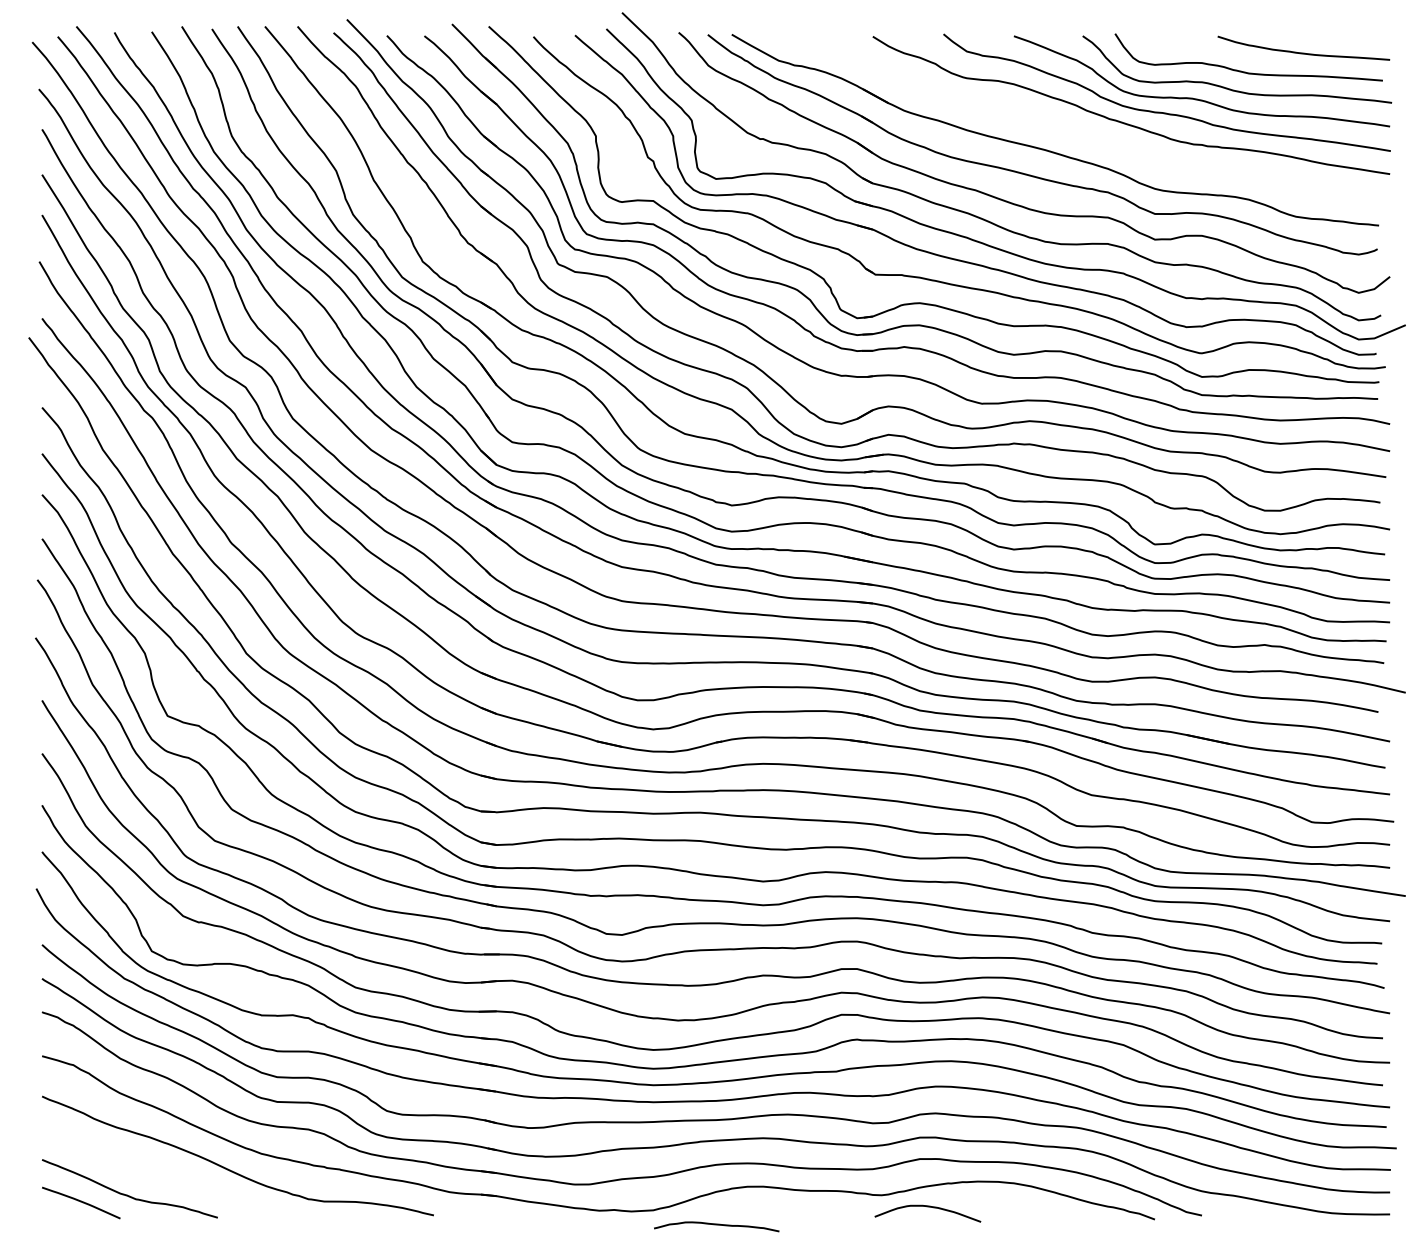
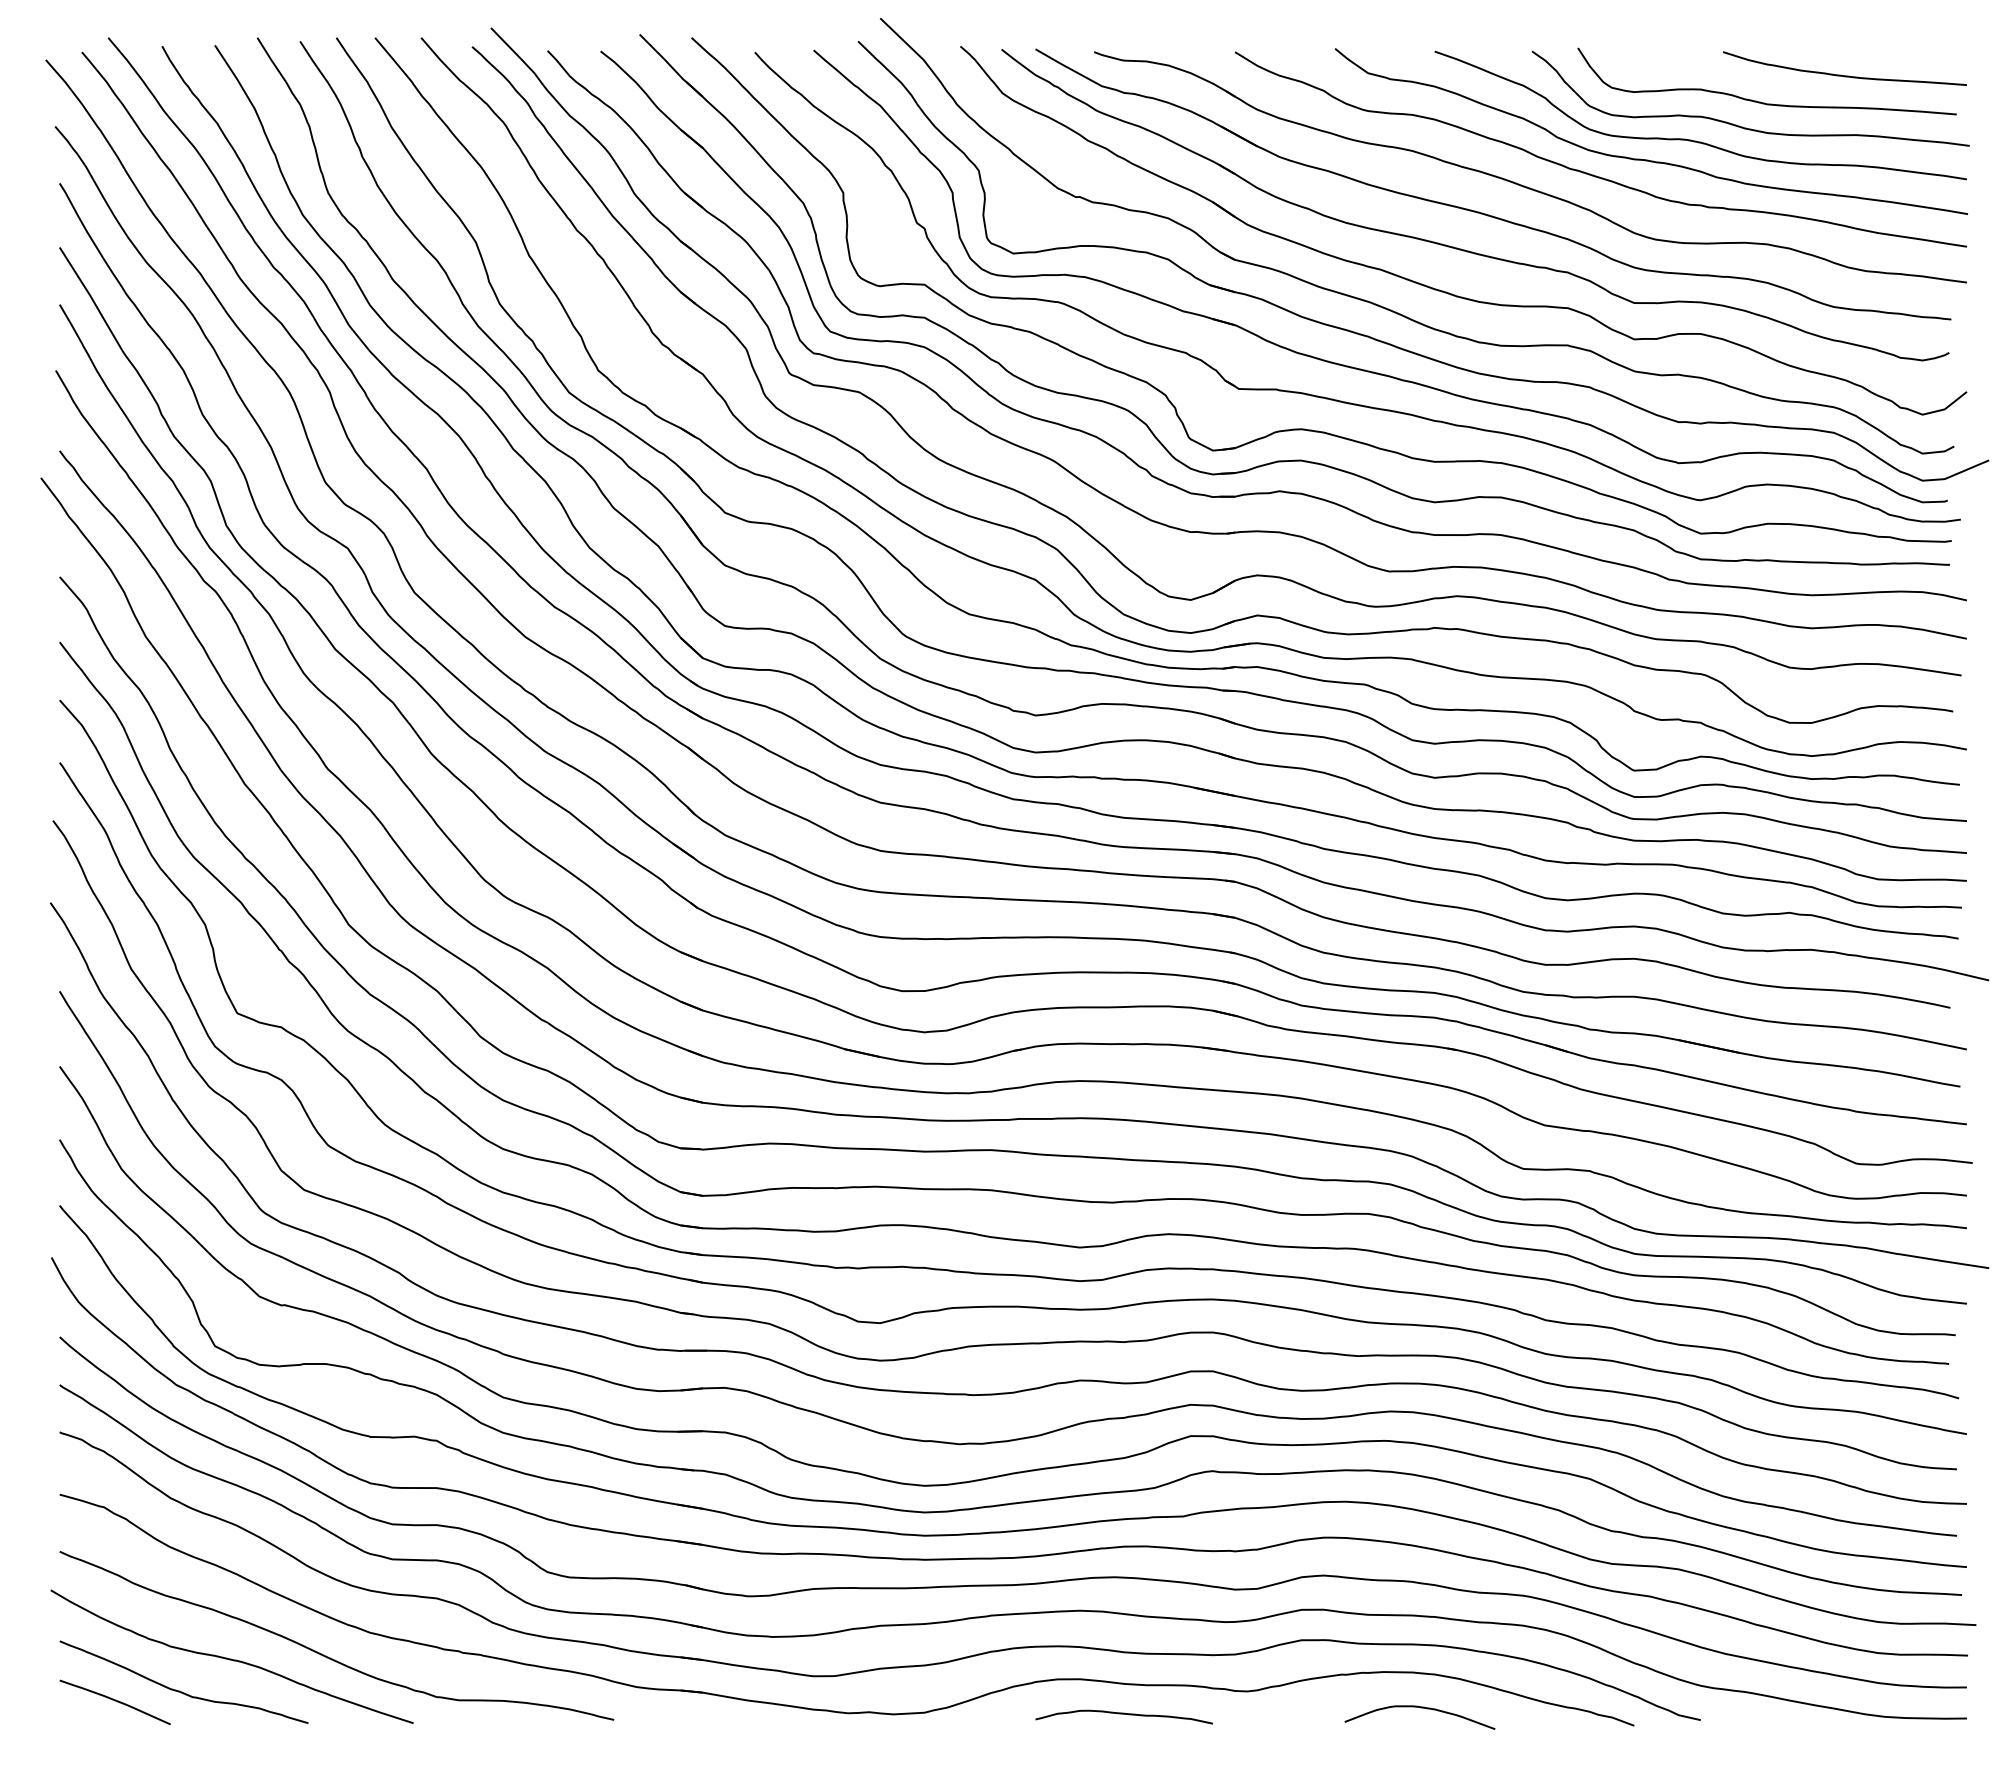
part: (1077, 130) -> (1524, 185), added
curve: (163, 1172) -> (231, 1658), added
curve: (928, 1207) -> (1420, 1708), moved
curve: (716, 1225) -> (1123, 1714), moved

